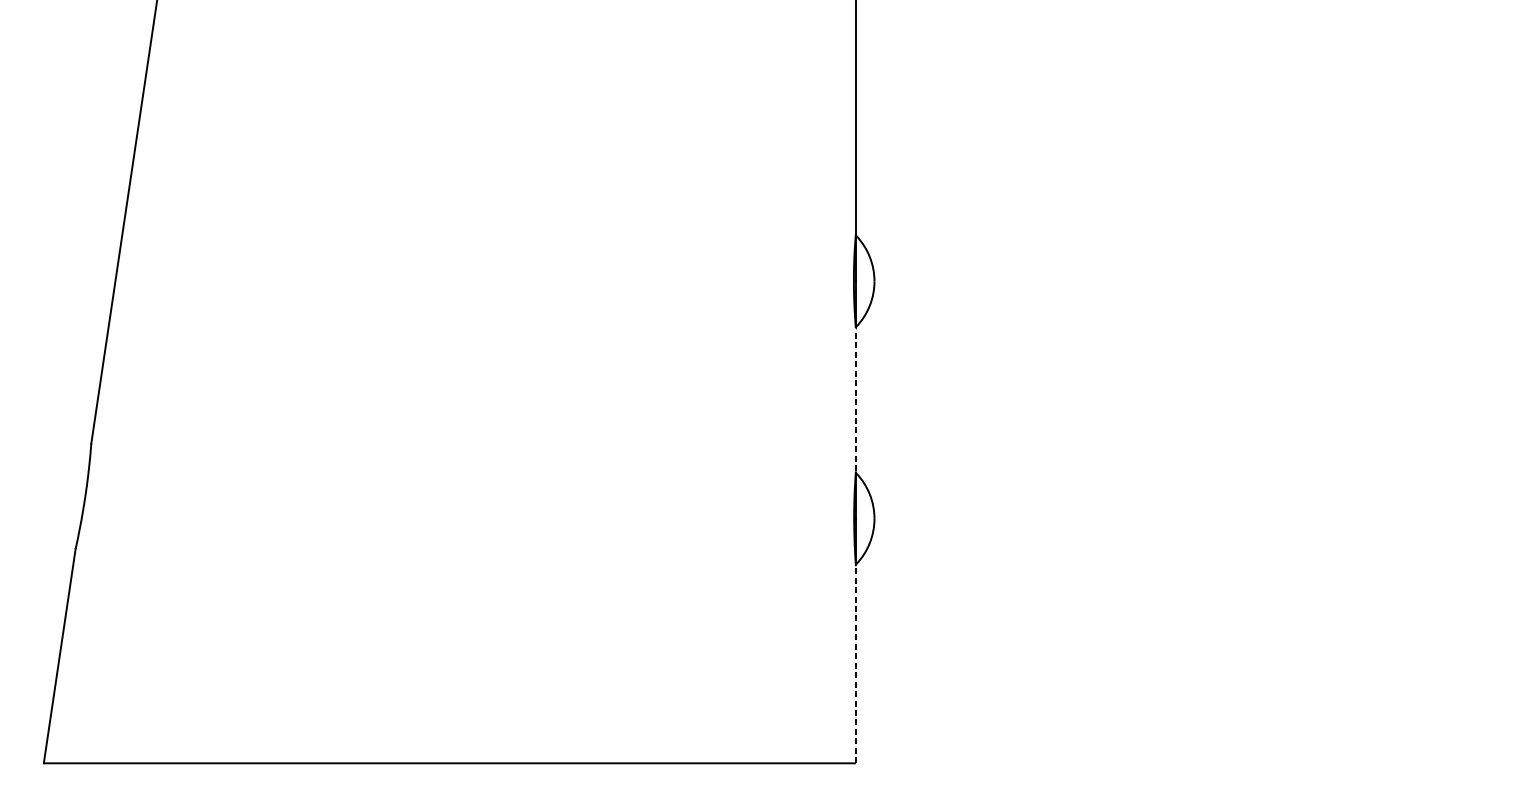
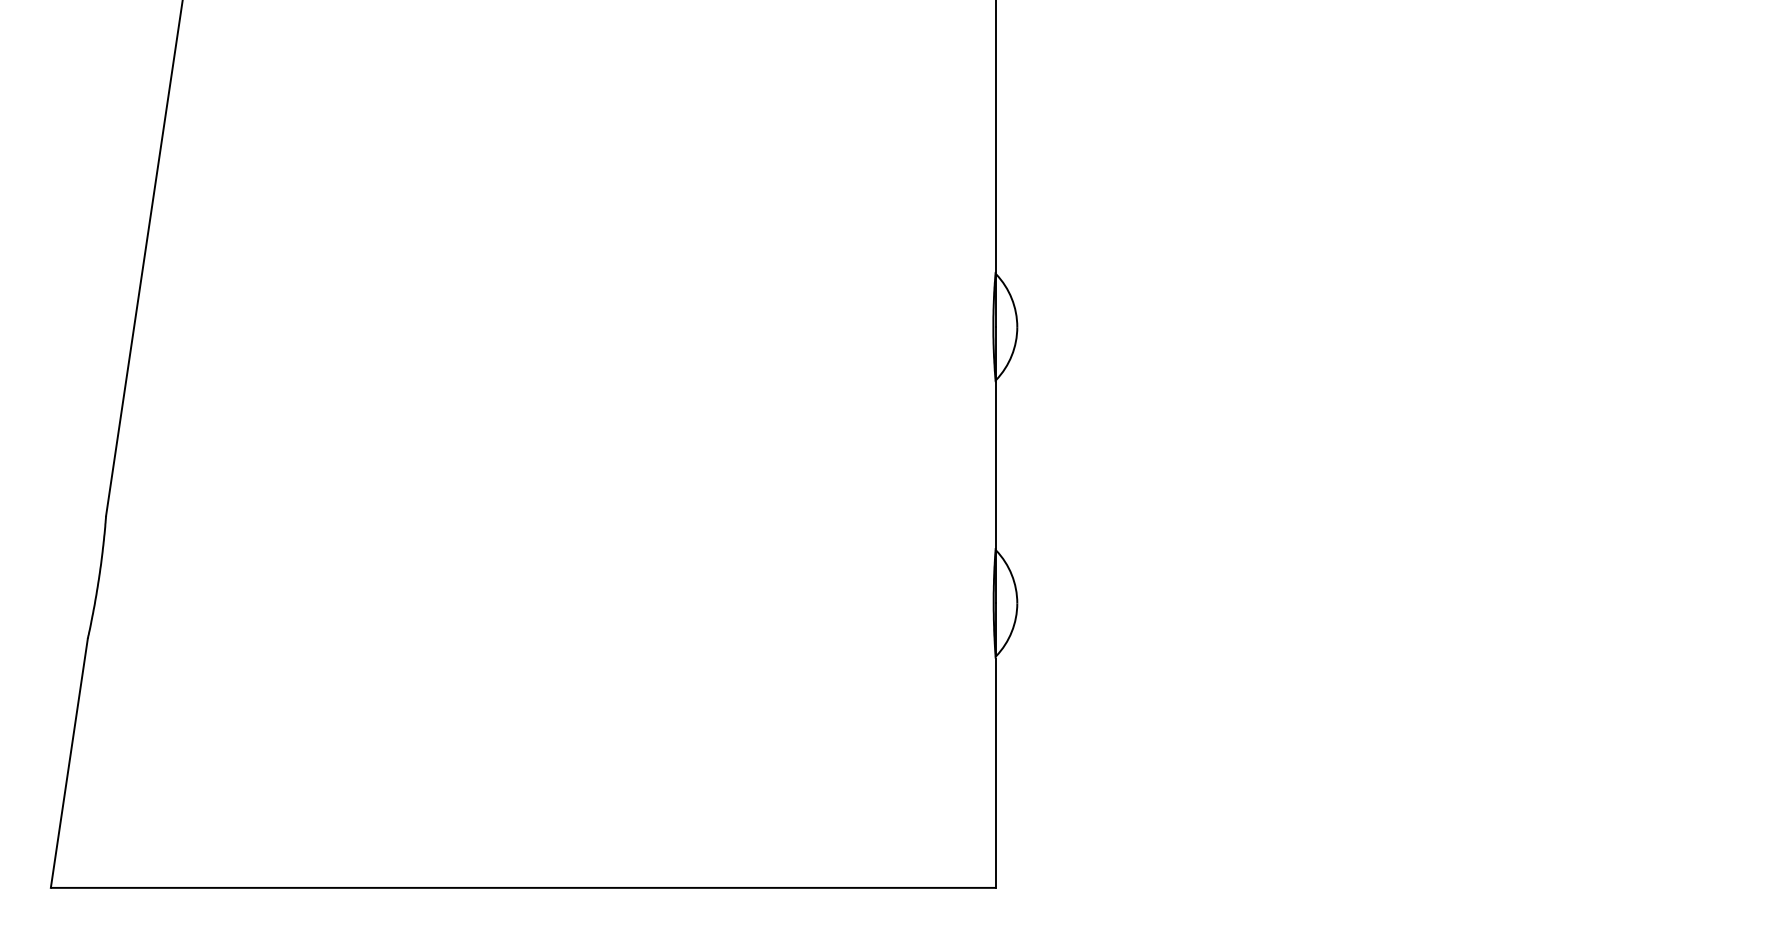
line: (855, 400) -> (995, 465), dashed -> solid
line: (855, 665) -> (995, 773), dashed -> solid

